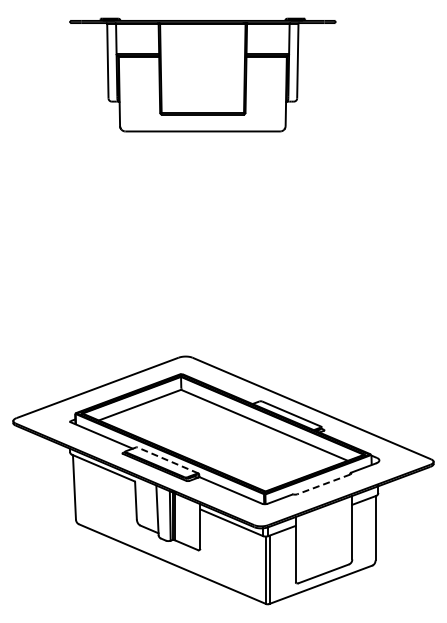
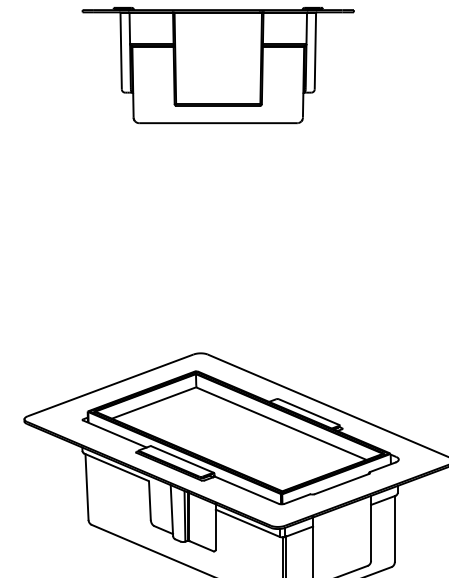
line: (167, 460) -> (182, 459), dashed -> solid
line: (323, 484) -> (341, 484), dashed -> solid

